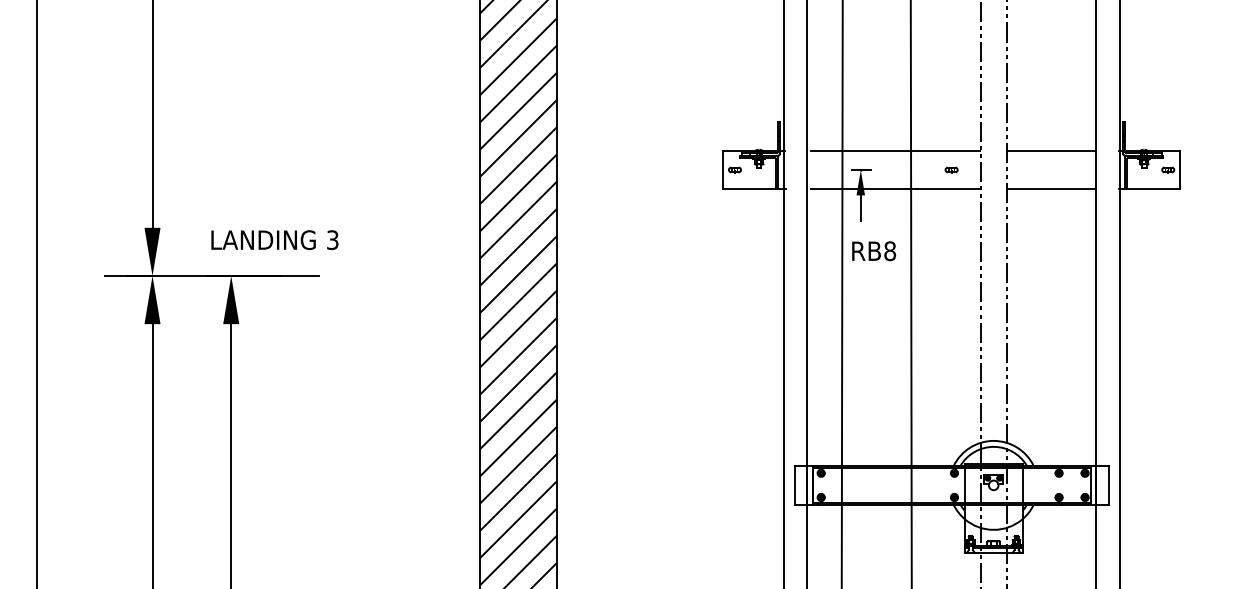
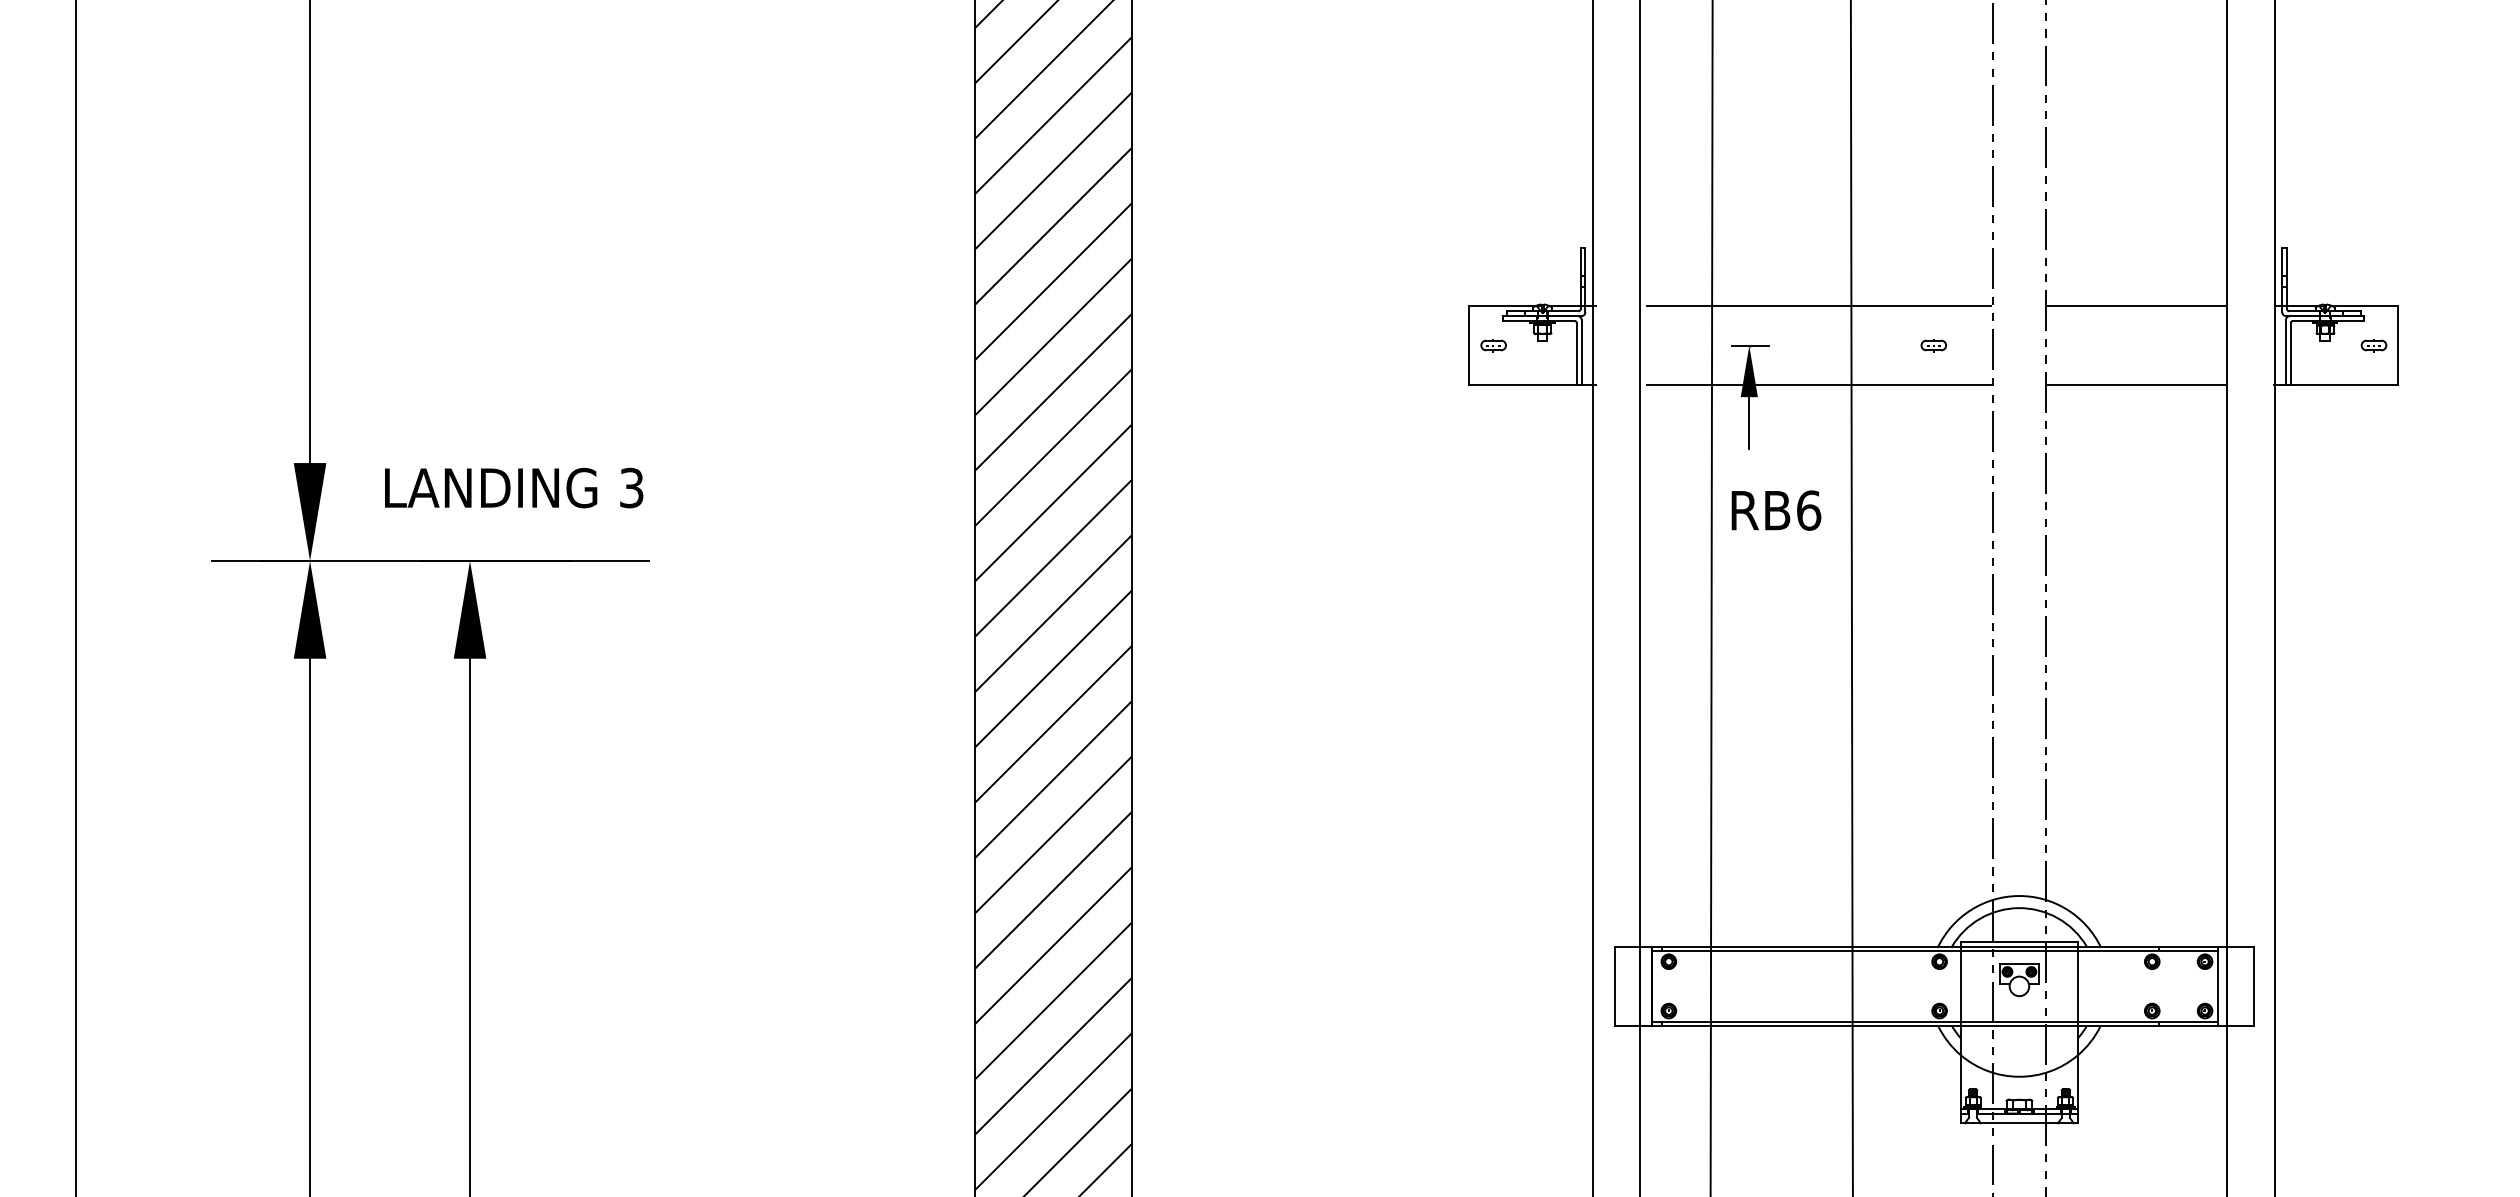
text: (274, 240) -> (513, 488), moved
text: (890, 250) -> (1809, 509), RB8 -> RB6

